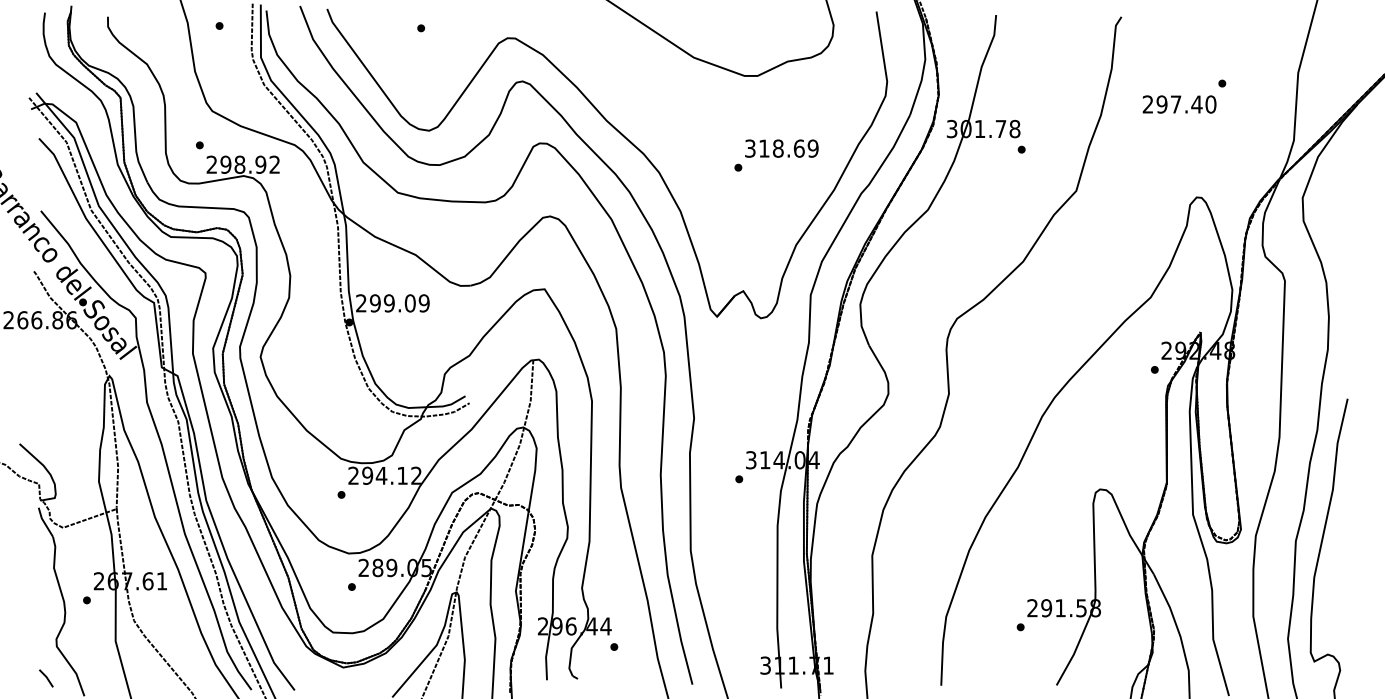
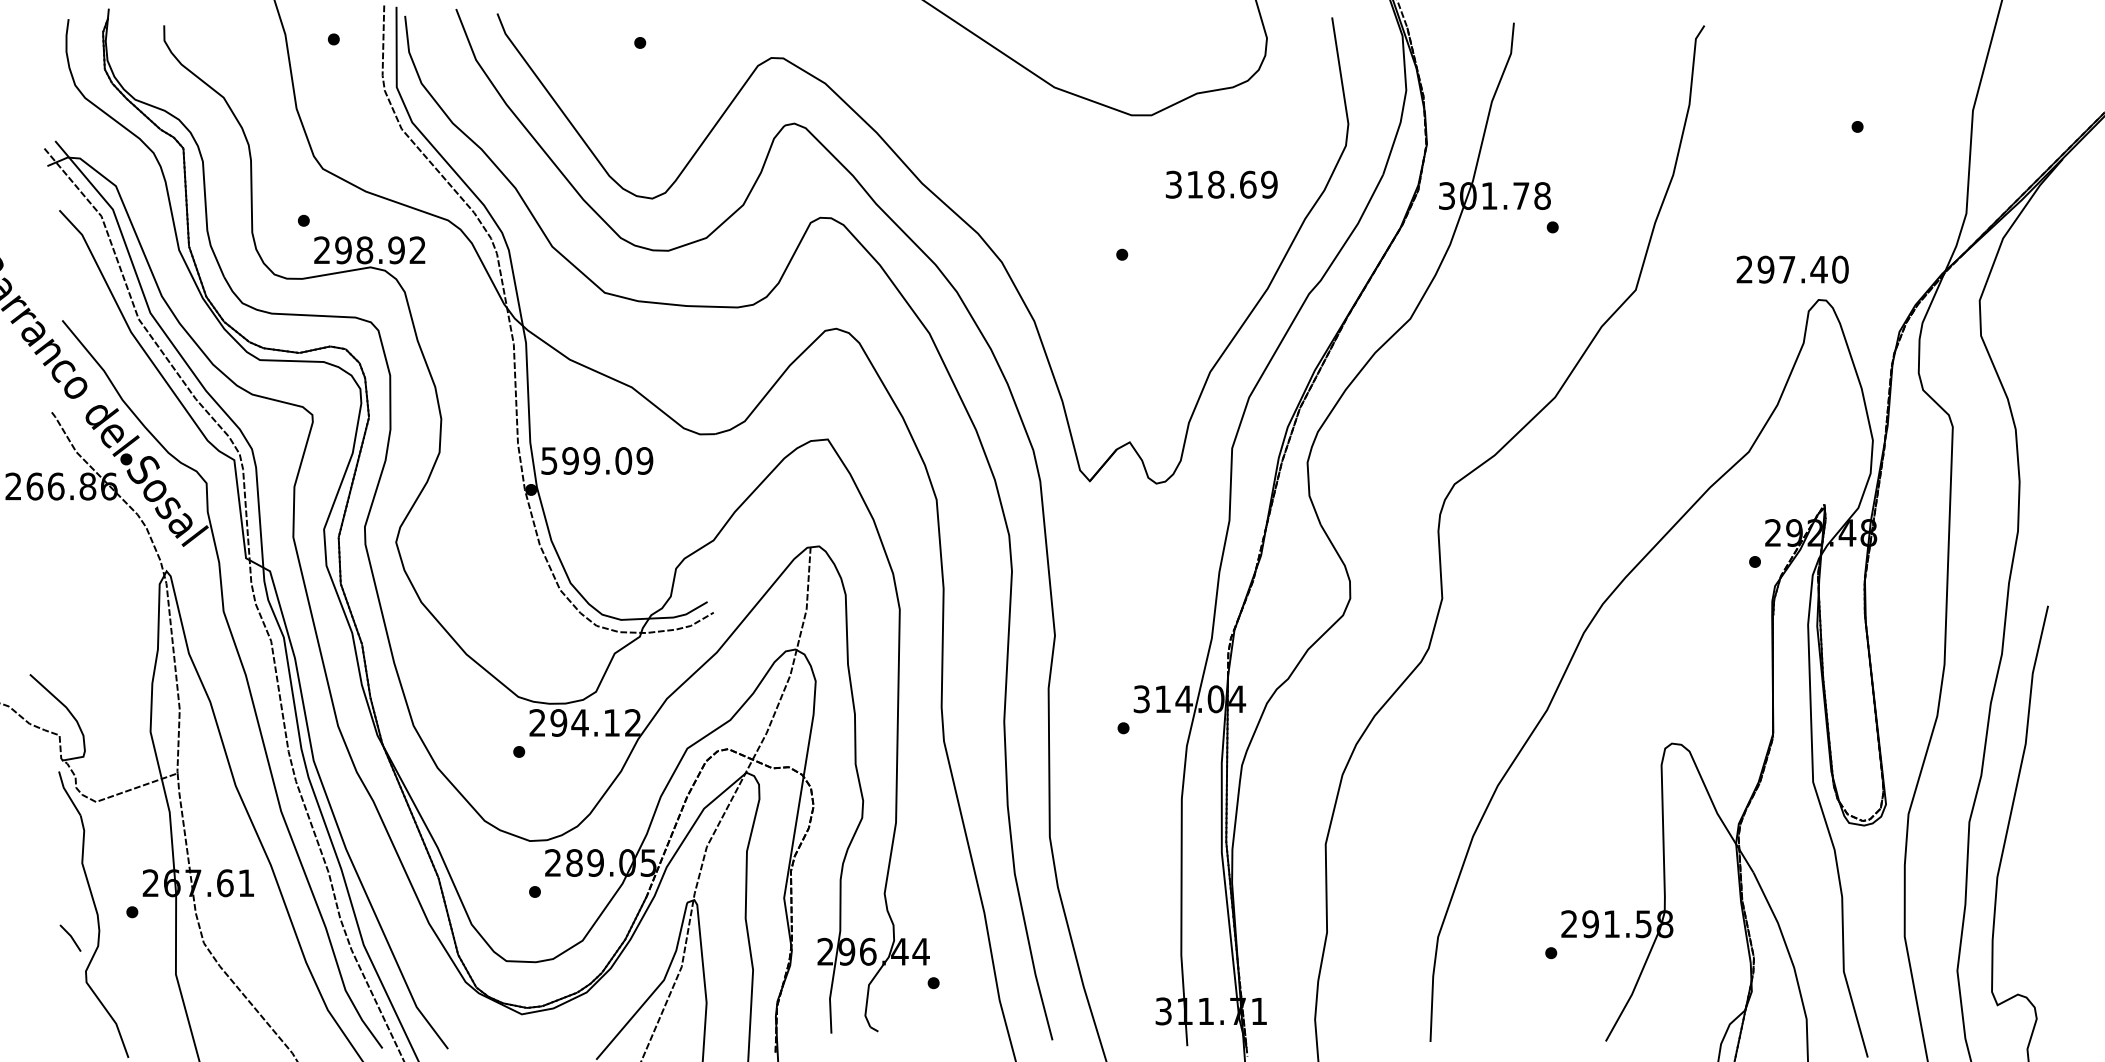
text: (1179, 104) -> (1792, 269), moved
text: (781, 148) -> (1221, 184), moved
text: (361, 303) -> (549, 461), 299.09 -> 599.09
line: (46, 678) -> (70, 938), moved

